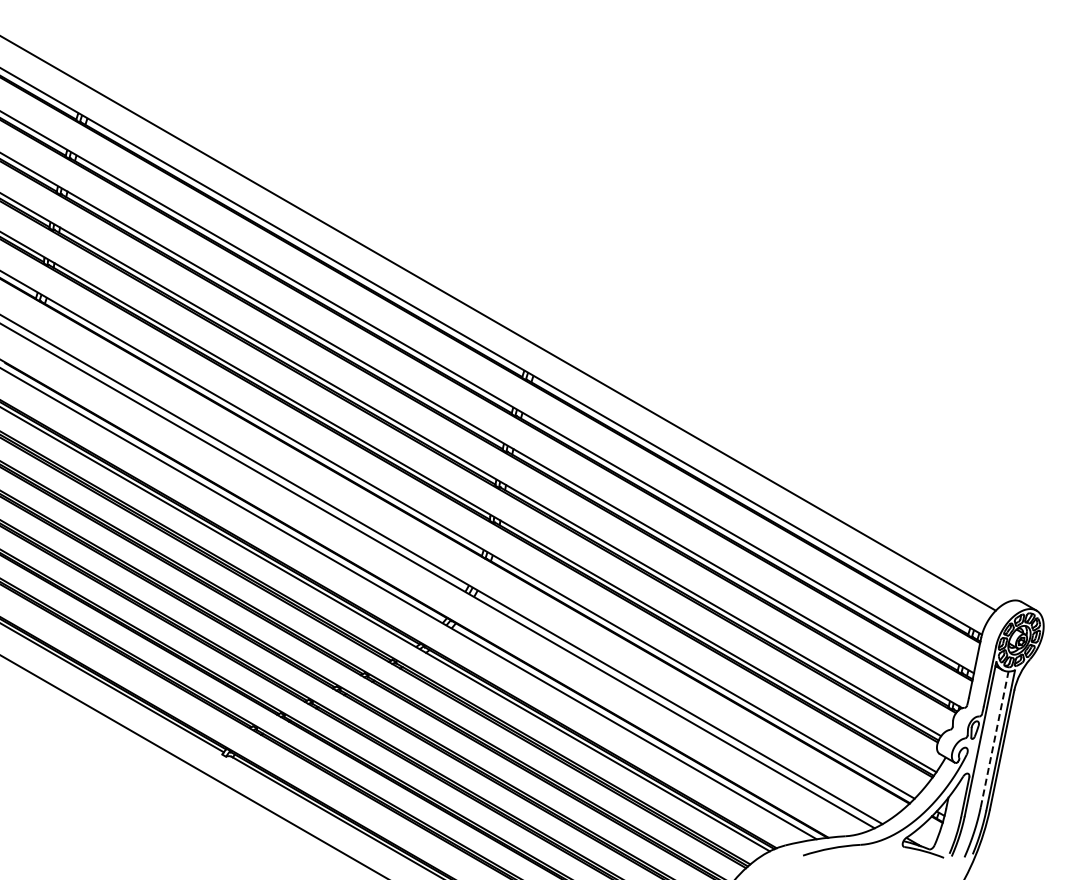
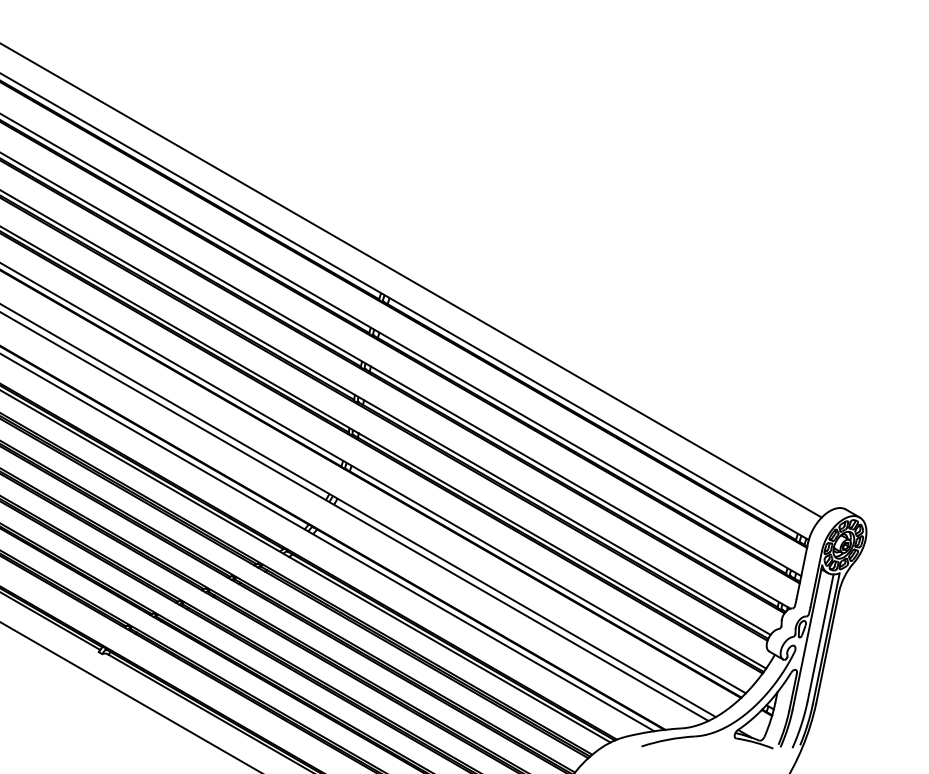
line: (994, 738) -> (820, 637), dashed -> solid

